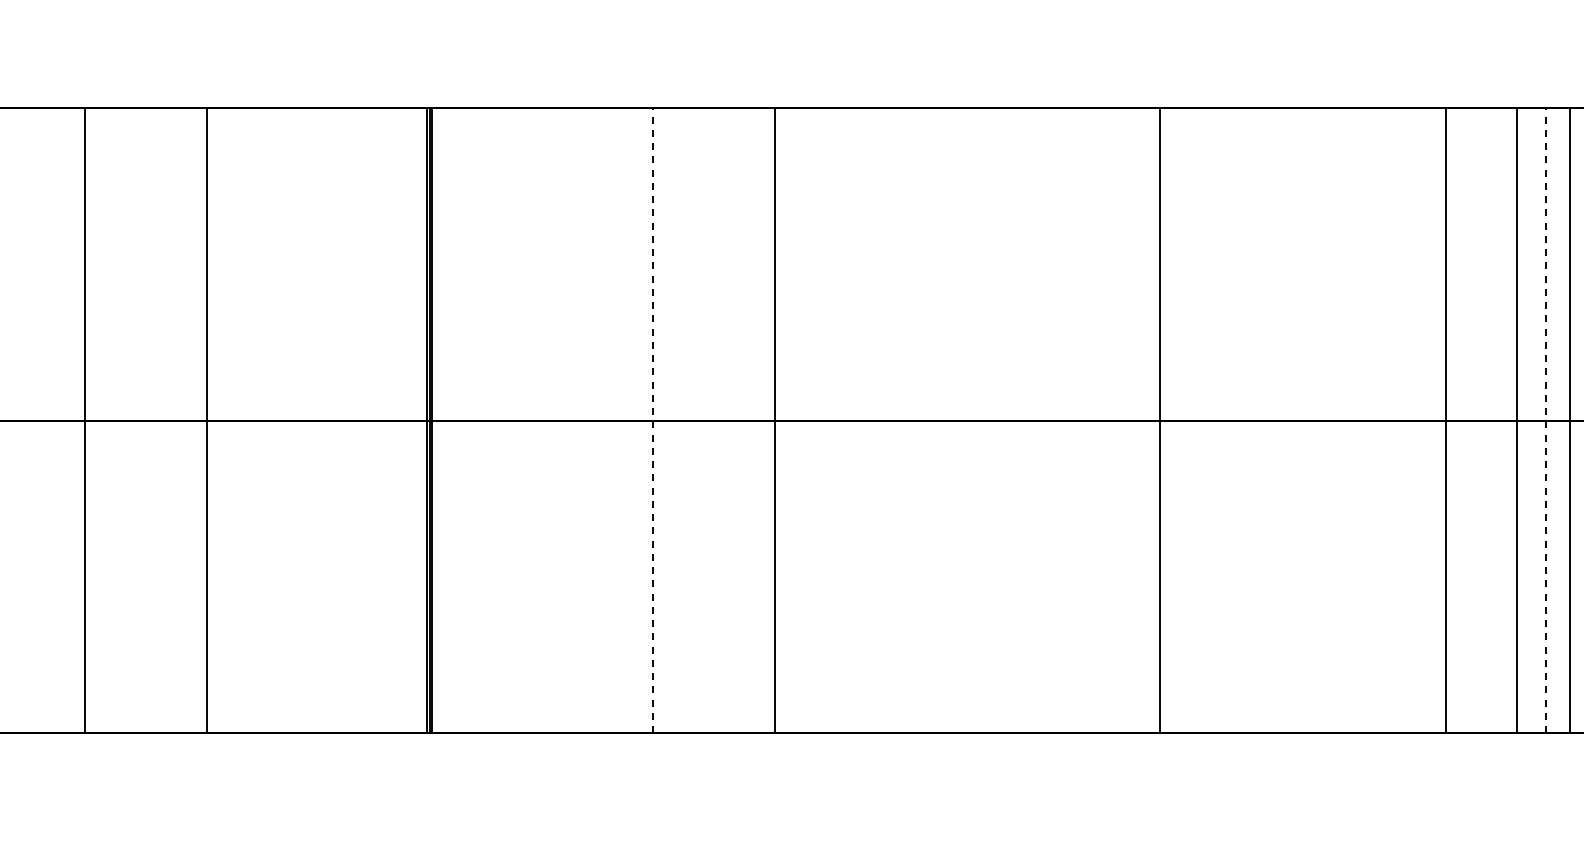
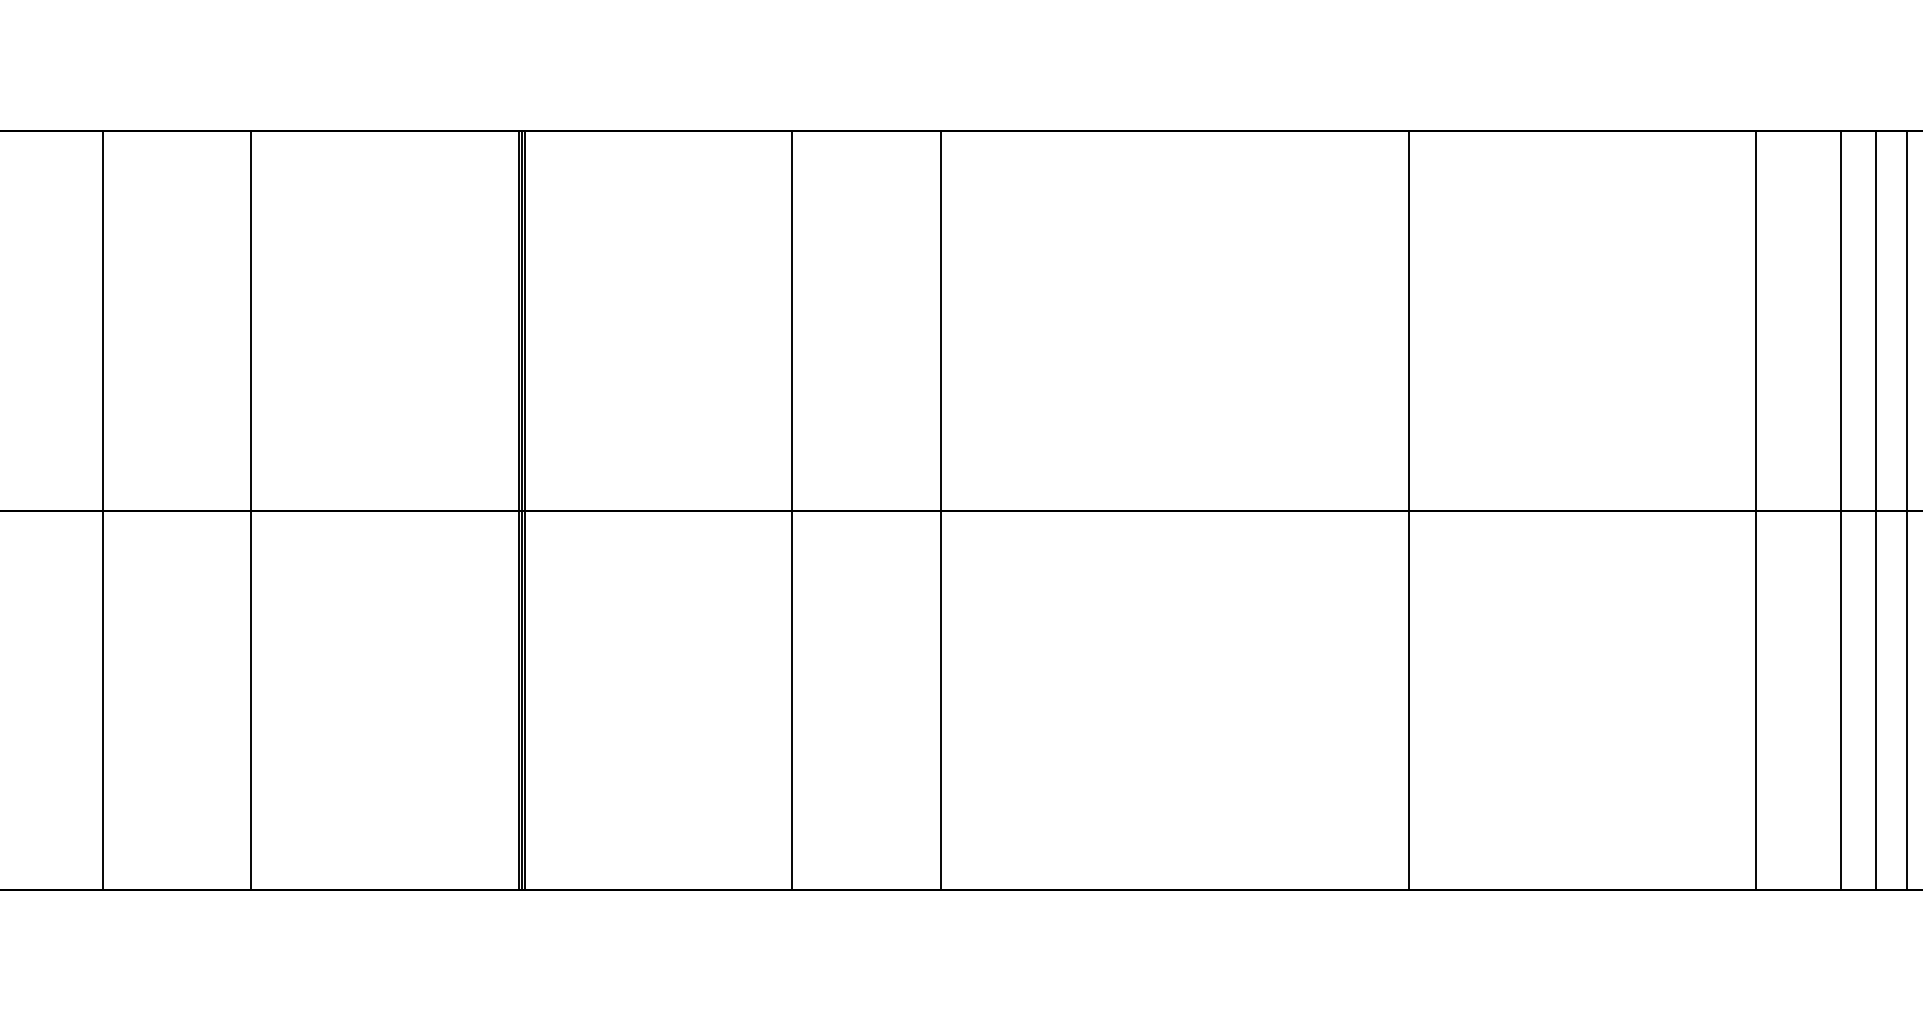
line: (652, 420) -> (792, 510), dashed -> solid
line: (1545, 420) -> (1876, 510), dashed -> solid

